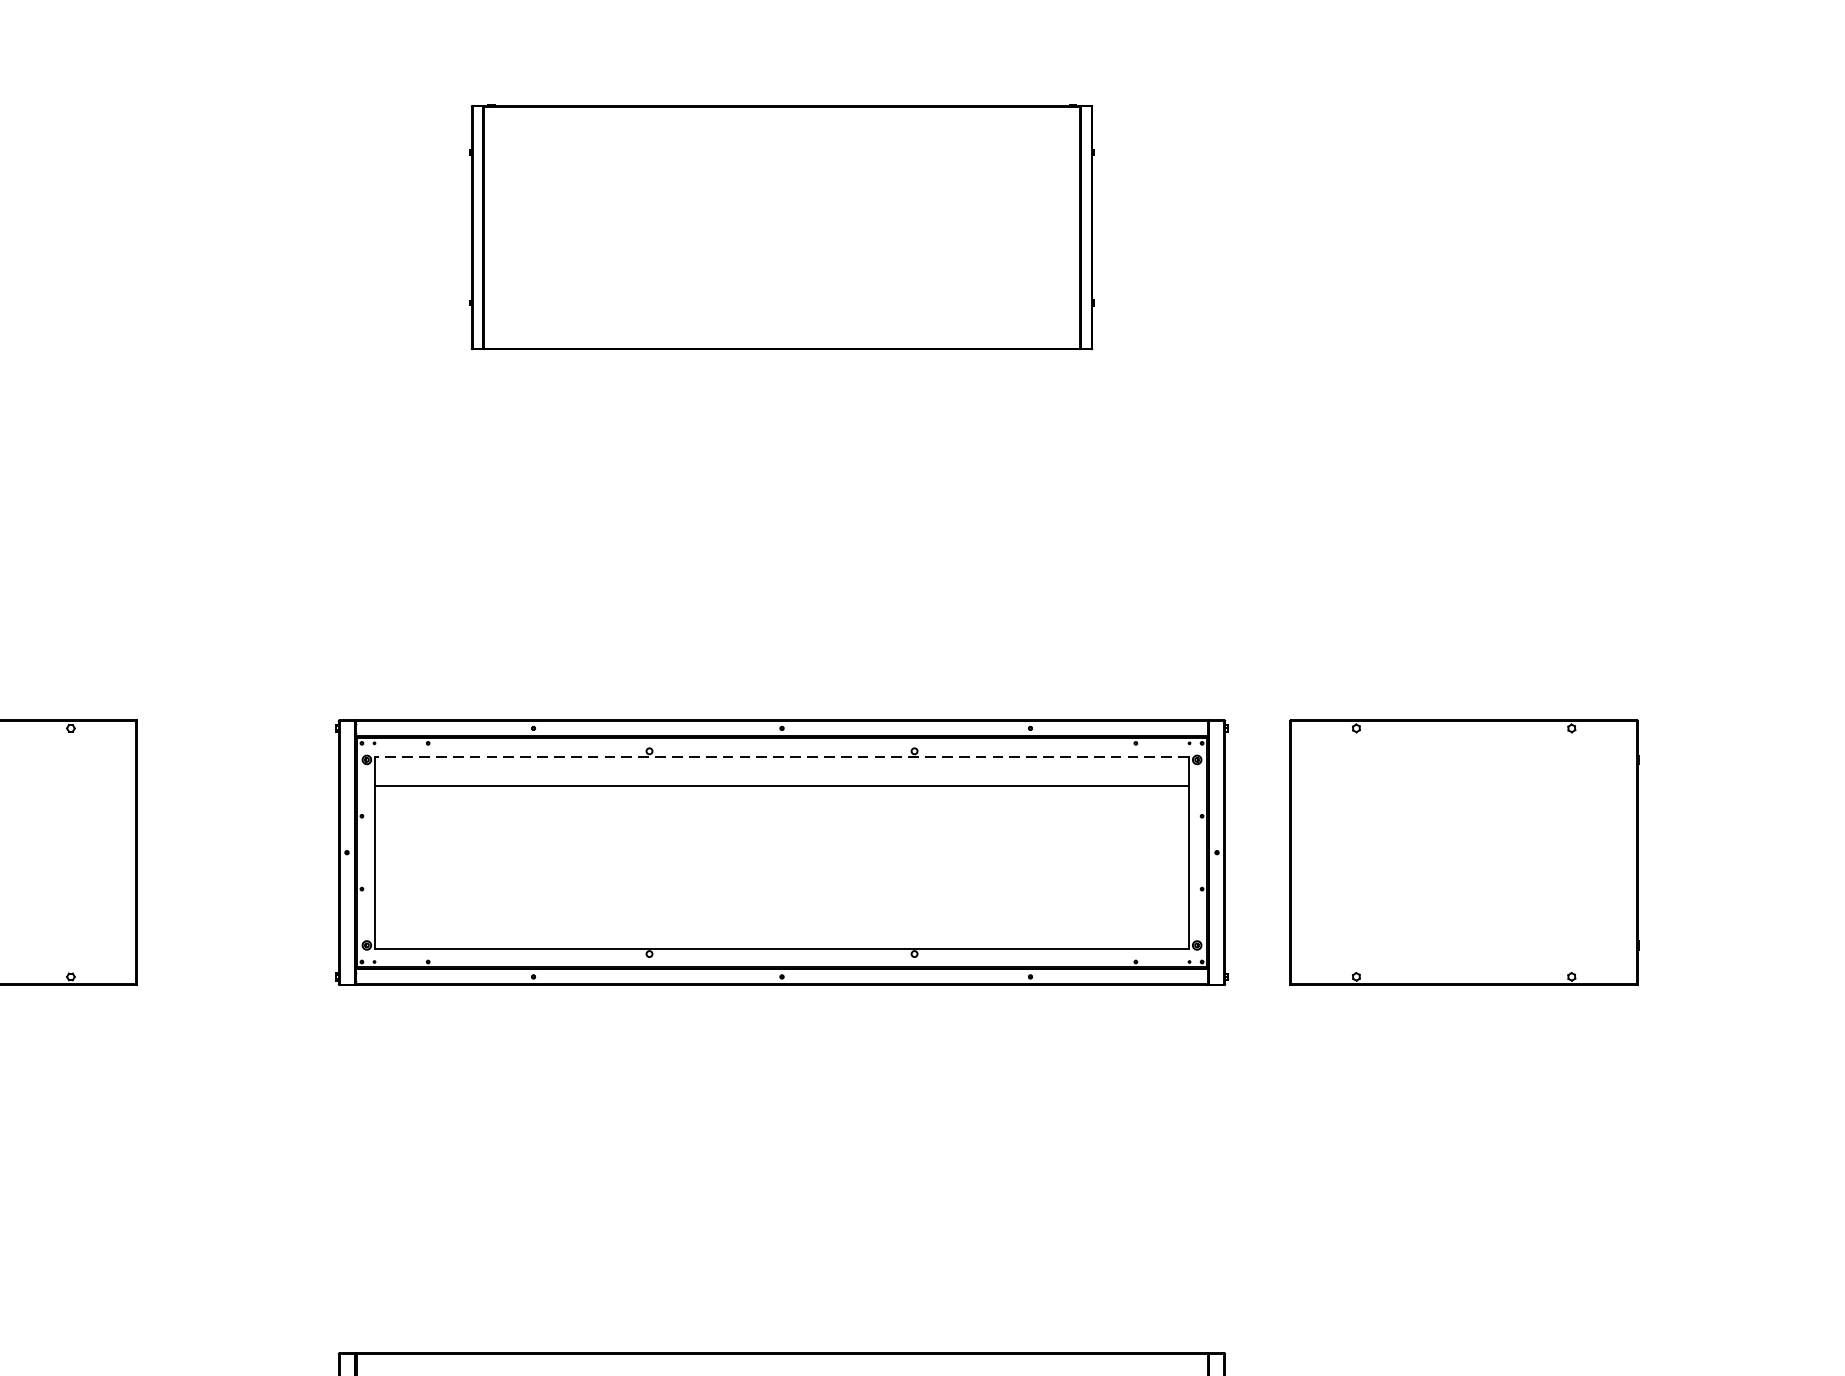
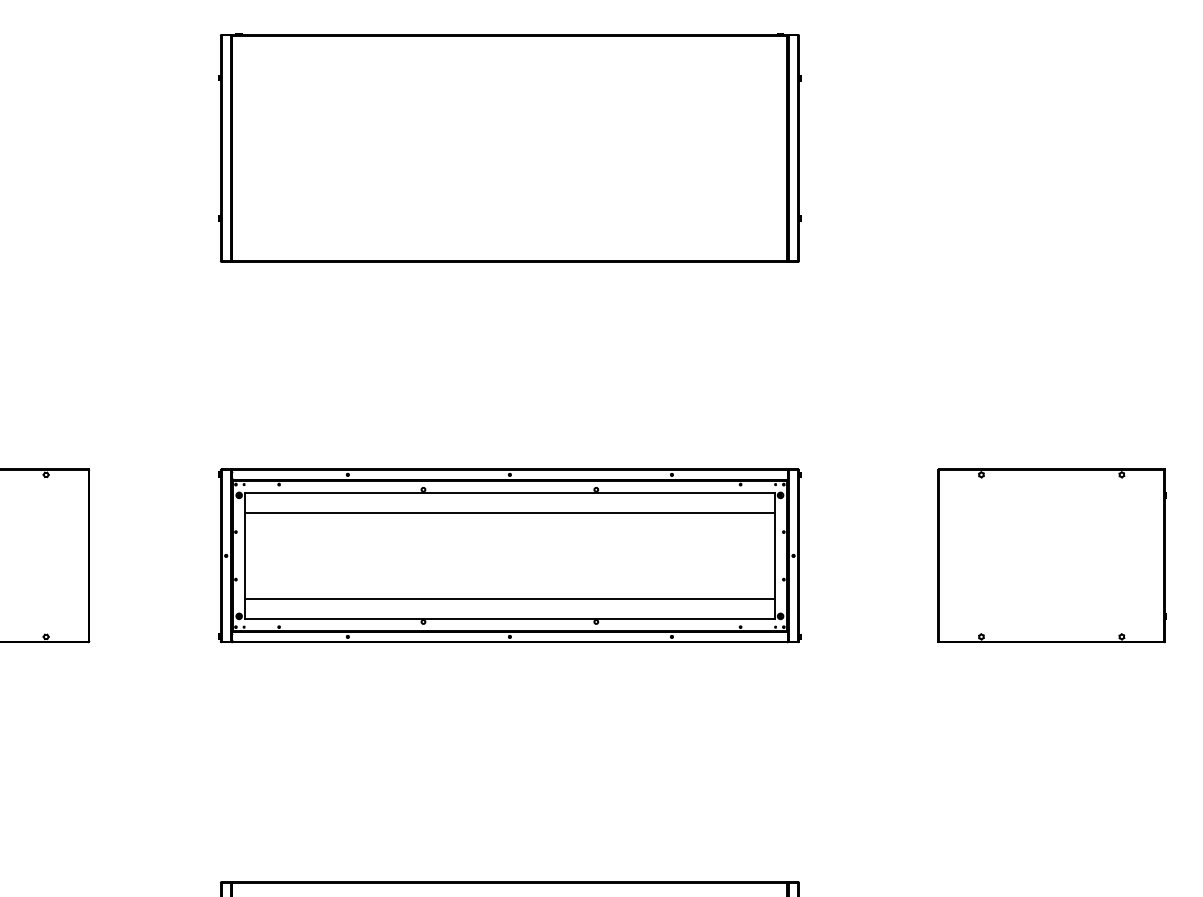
part: (781, 226) -> (509, 147), size x1.43
line: (781, 757) -> (509, 493), dashed -> solid
part: (1463, 852) -> (1051, 555), moved
line: (781, 919) -> (509, 599), added

